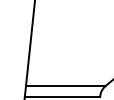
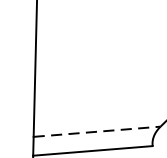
line: (66, 85) -> (97, 131), solid -> dashed

